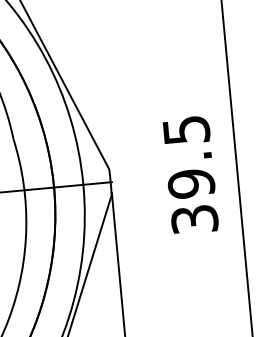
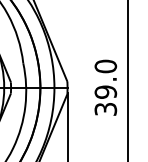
text: (185, 130) -> (105, 66), 39.5 -> 39.0

